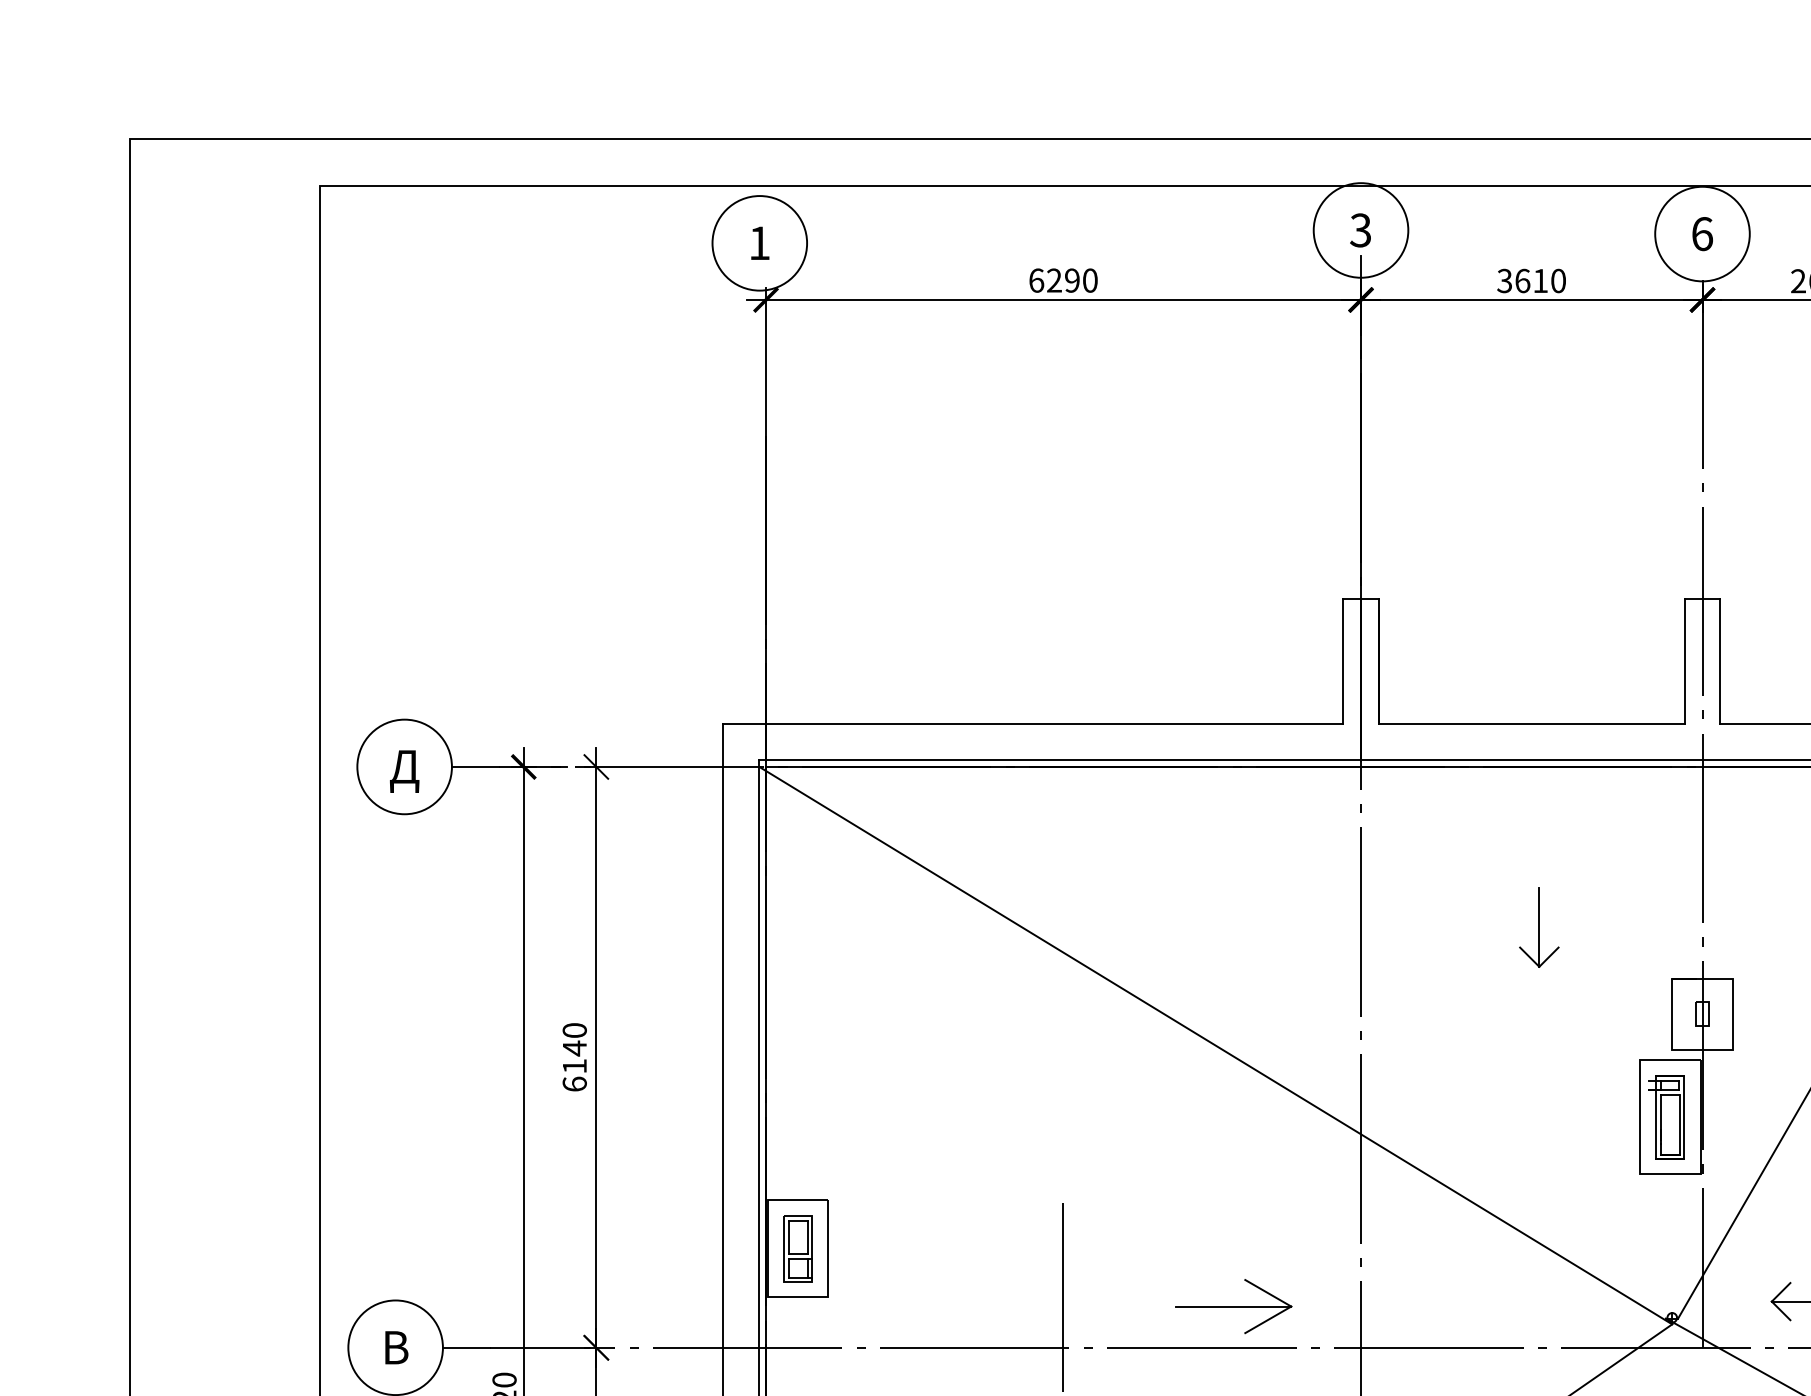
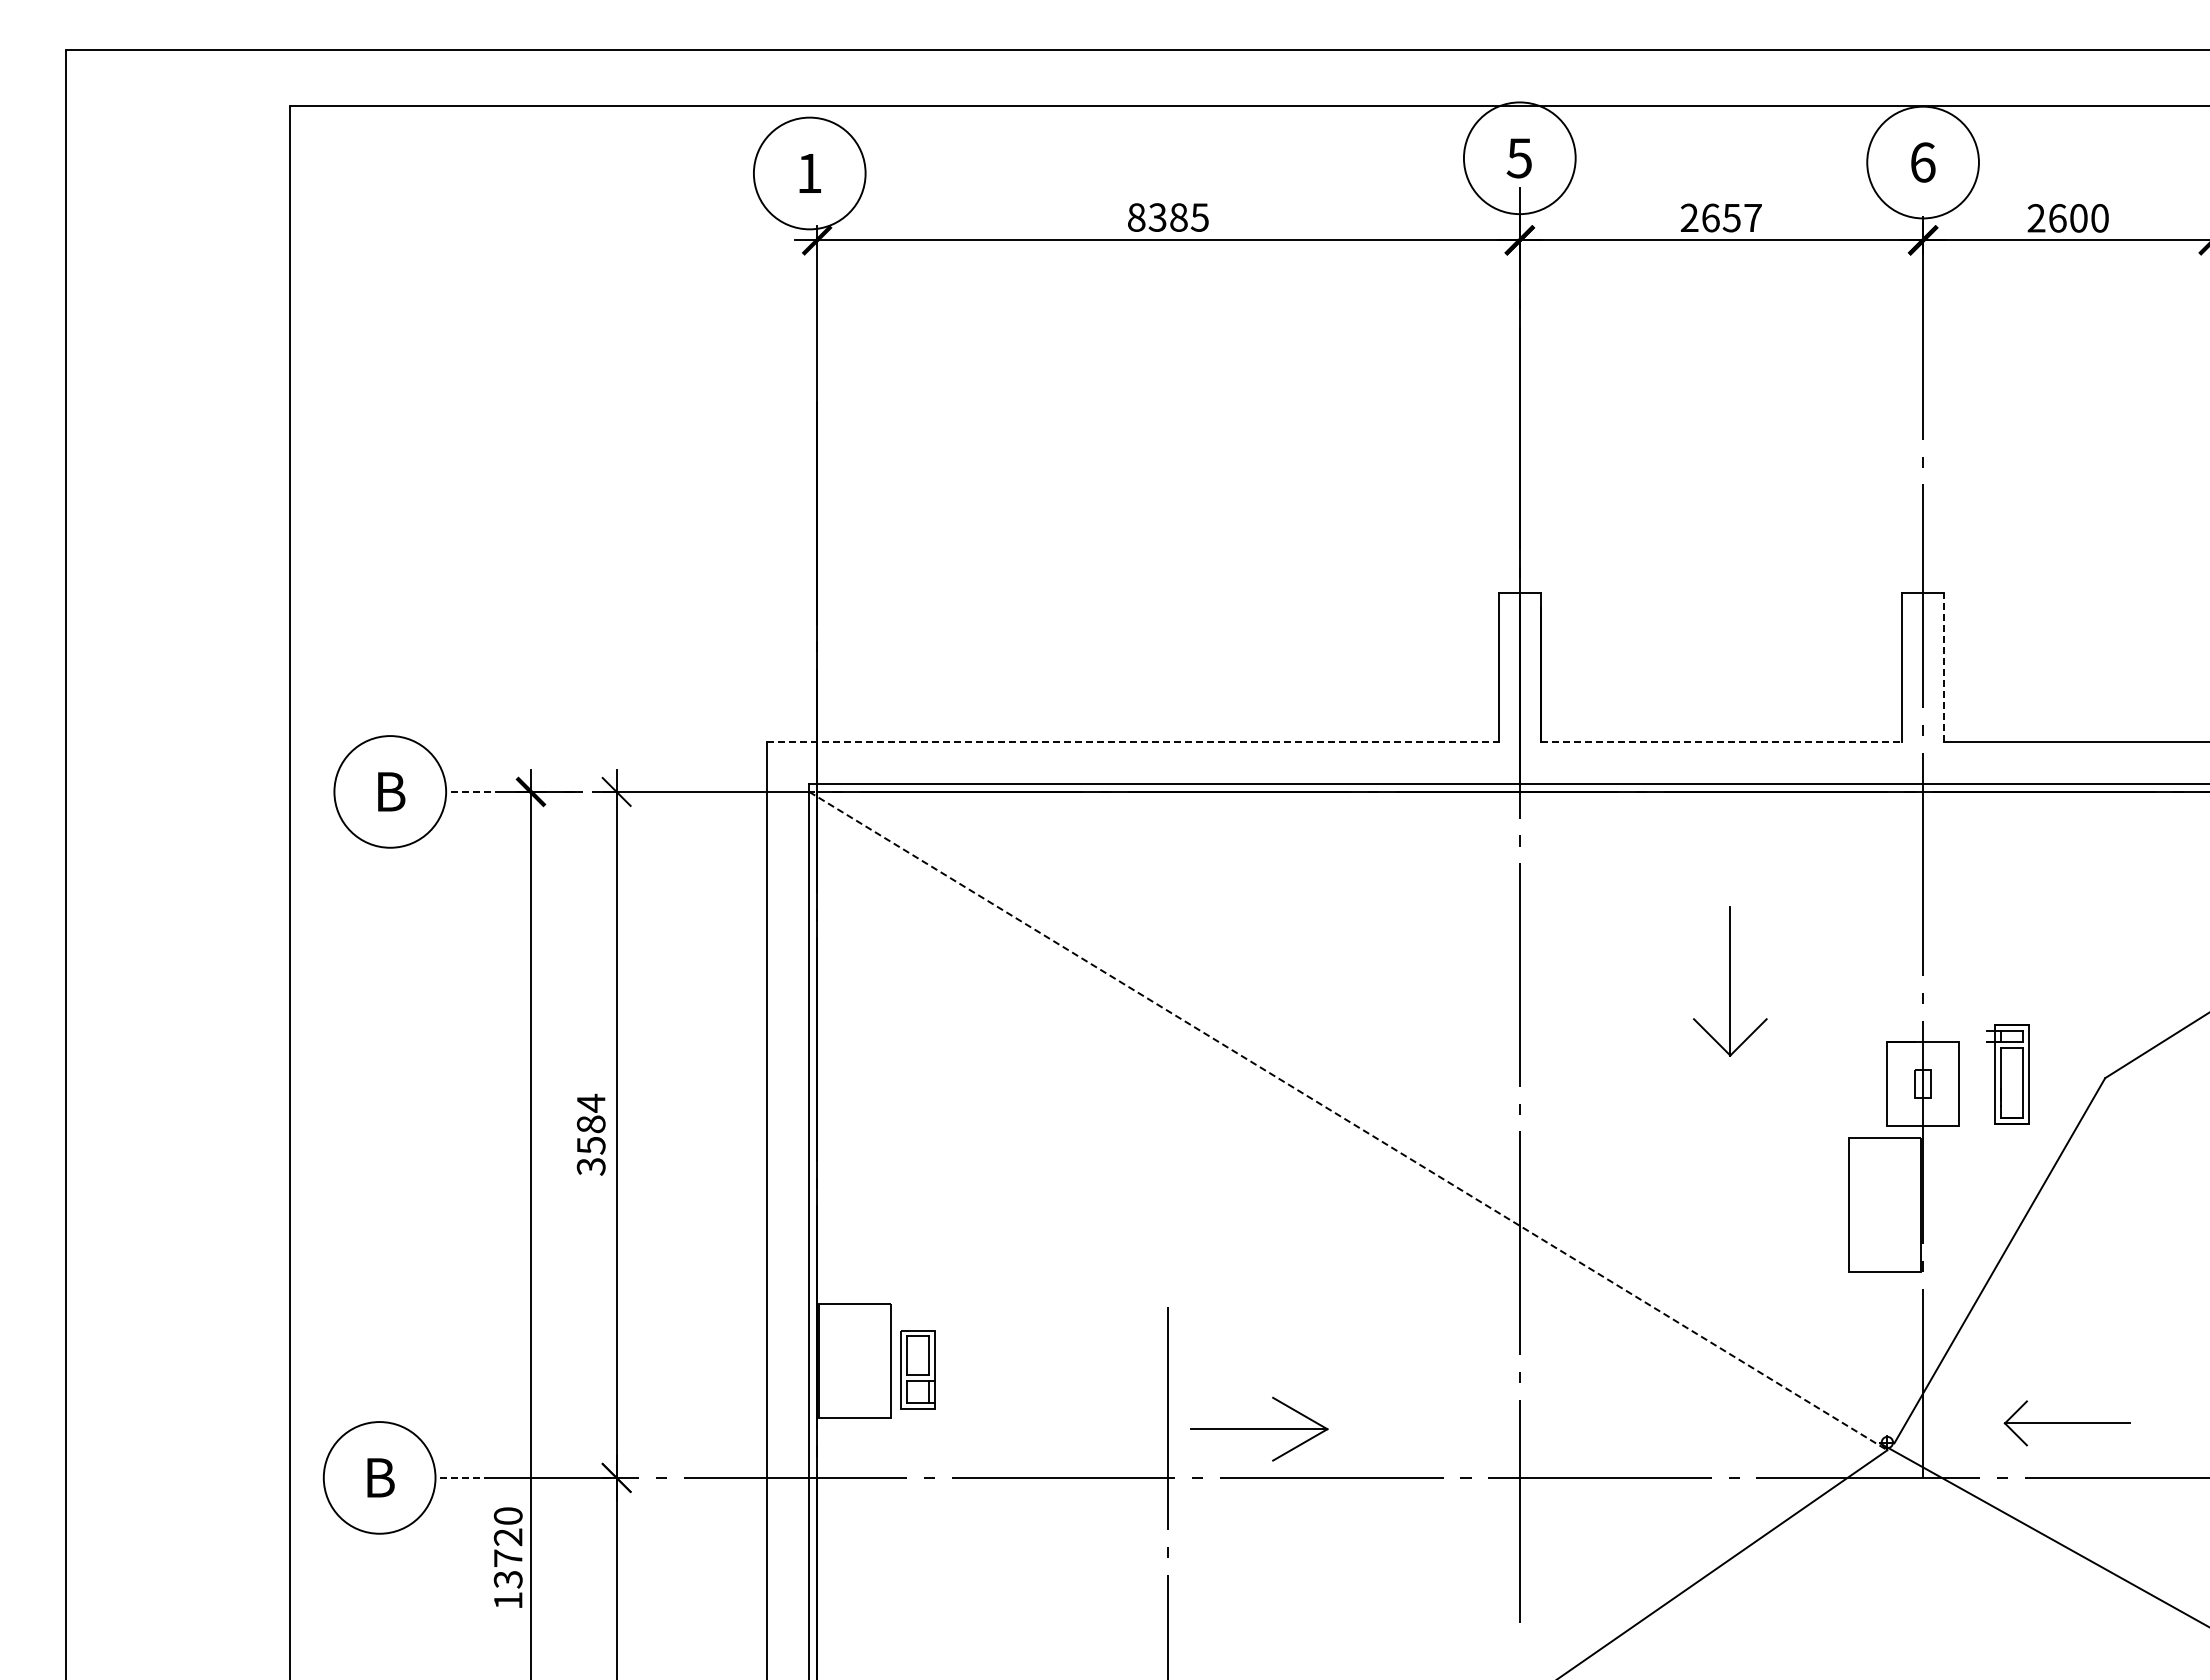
text: (1359, 230) -> (1518, 158), 3 -> 5
text: (1063, 280) -> (1168, 217), 6290 -> 8385
text: (1530, 280) -> (1720, 217), 3610 -> 2657
line: (1720, 660) -> (1944, 666), solid -> dashed
line: (1033, 724) -> (1132, 741), solid -> dashed
line: (1531, 724) -> (1721, 741), solid -> dashed
line: (475, 766) -> (474, 791), solid -> dashed
text: (403, 771) -> (389, 797), Д -> В
part: (1539, 927) -> (1730, 981), size x1.6
line: (1215, 1046) -> (1348, 1121), solid -> dashed
text: (574, 1057) -> (590, 1134), 6140 -> 3584
part: (1666, 1117) -> (2007, 1074), moved
part: (797, 1249) -> (917, 1369), moved
part: (1233, 1305) -> (1259, 1428), moved
line: (466, 1347) -> (463, 1477), solid -> dashed

